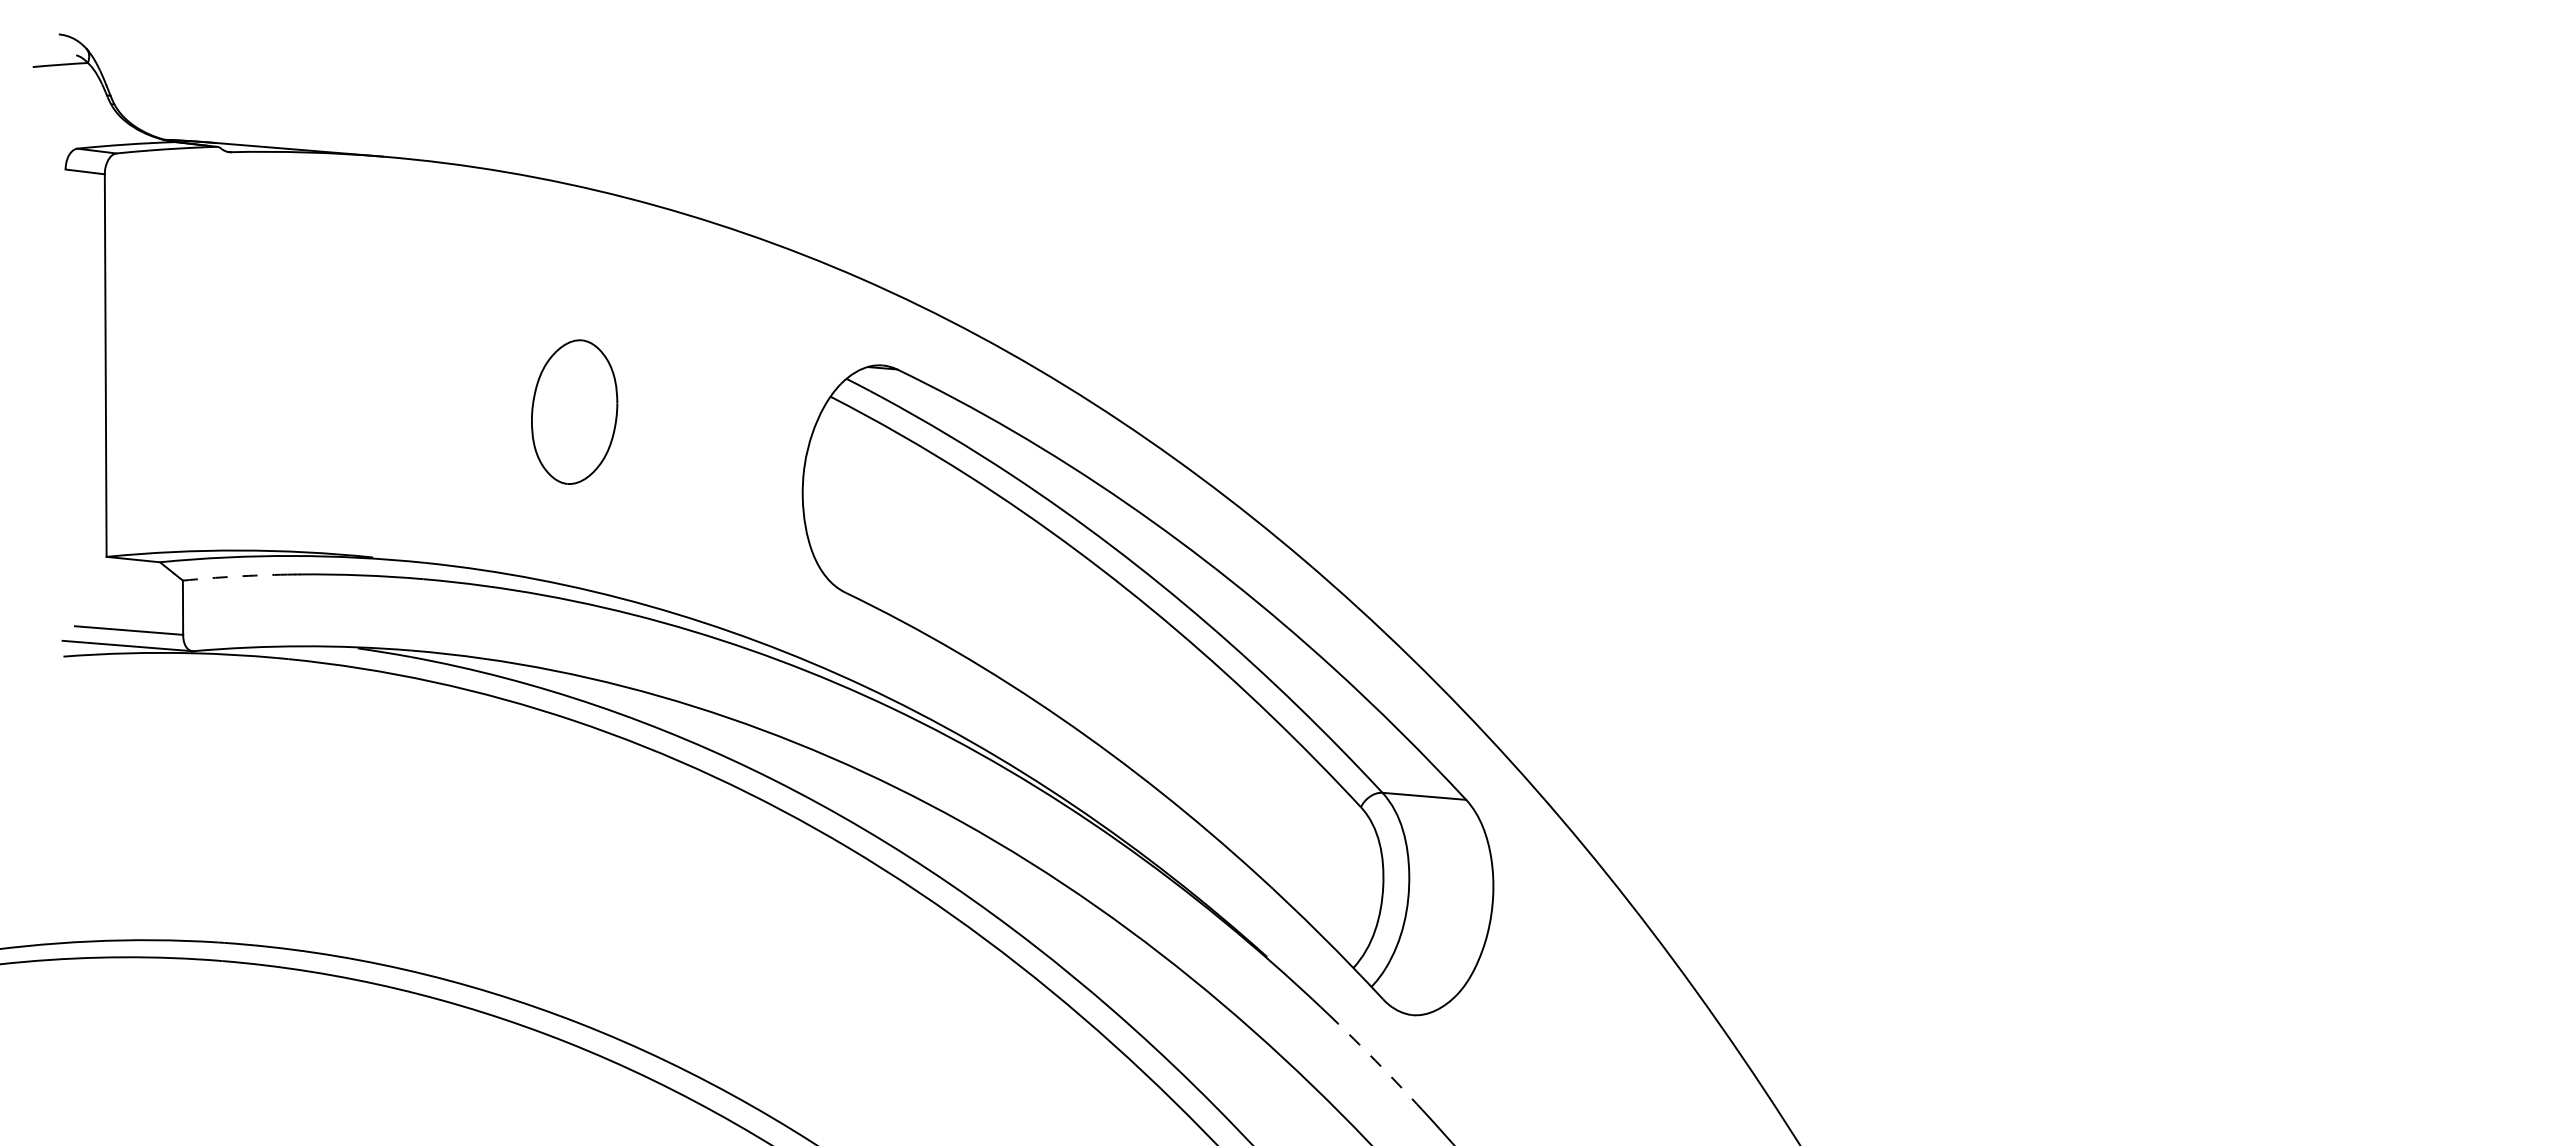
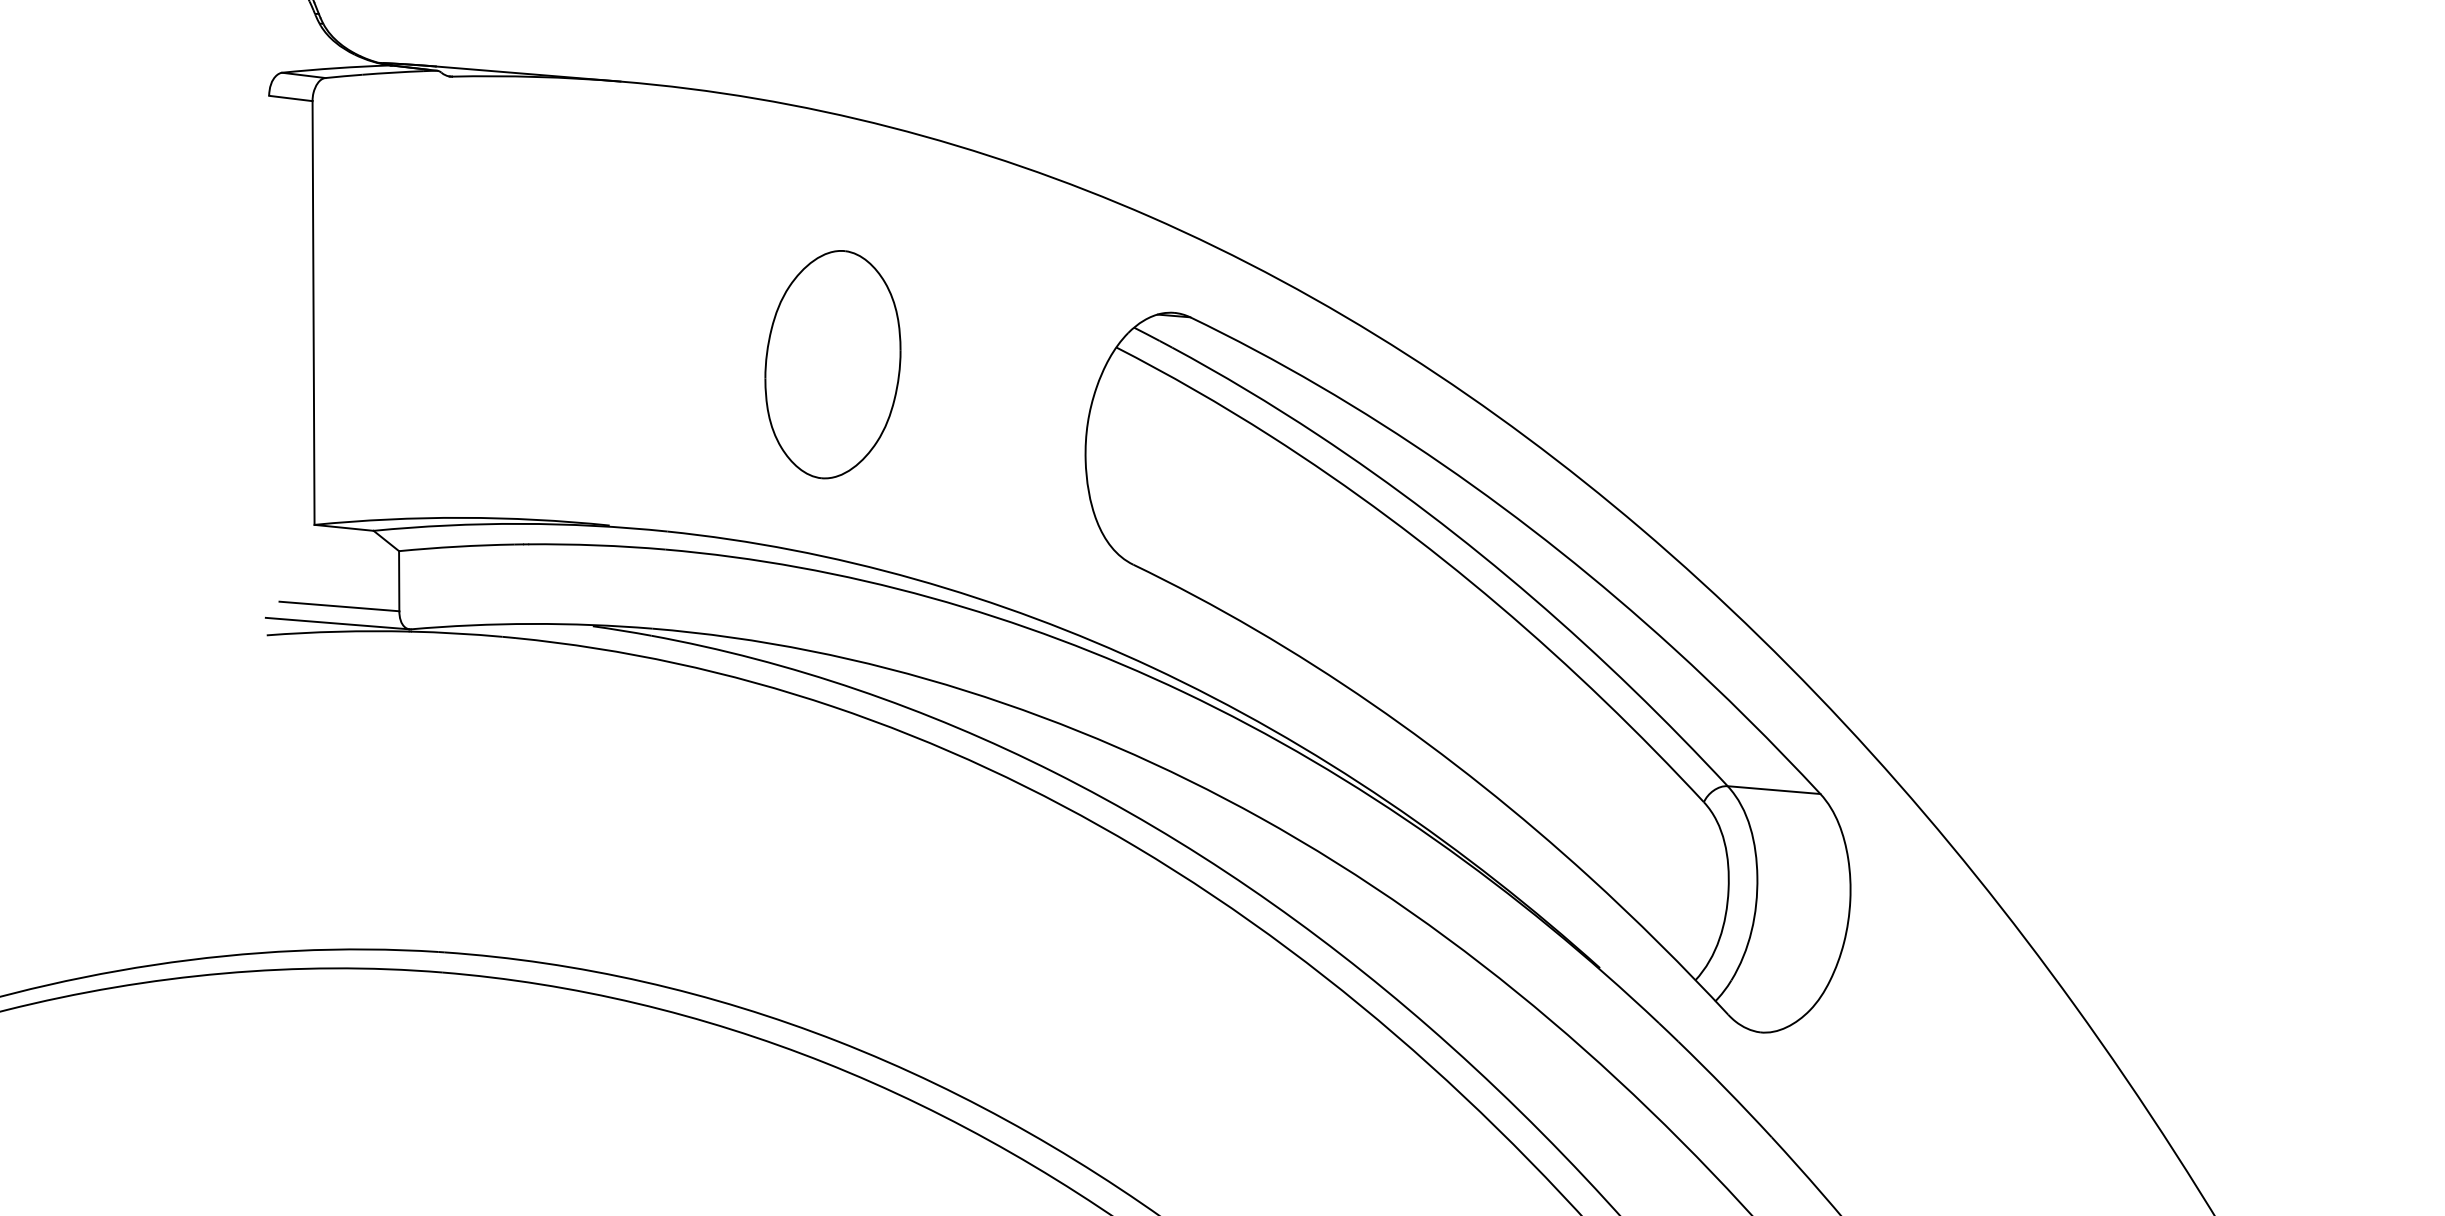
part: (574, 411) -> (832, 363), size x1.43
arc: (235, 576) -> (457, 546), dashed -> solid
arc: (1380, 1066) -> (1725, 1089), dashed -> solid

